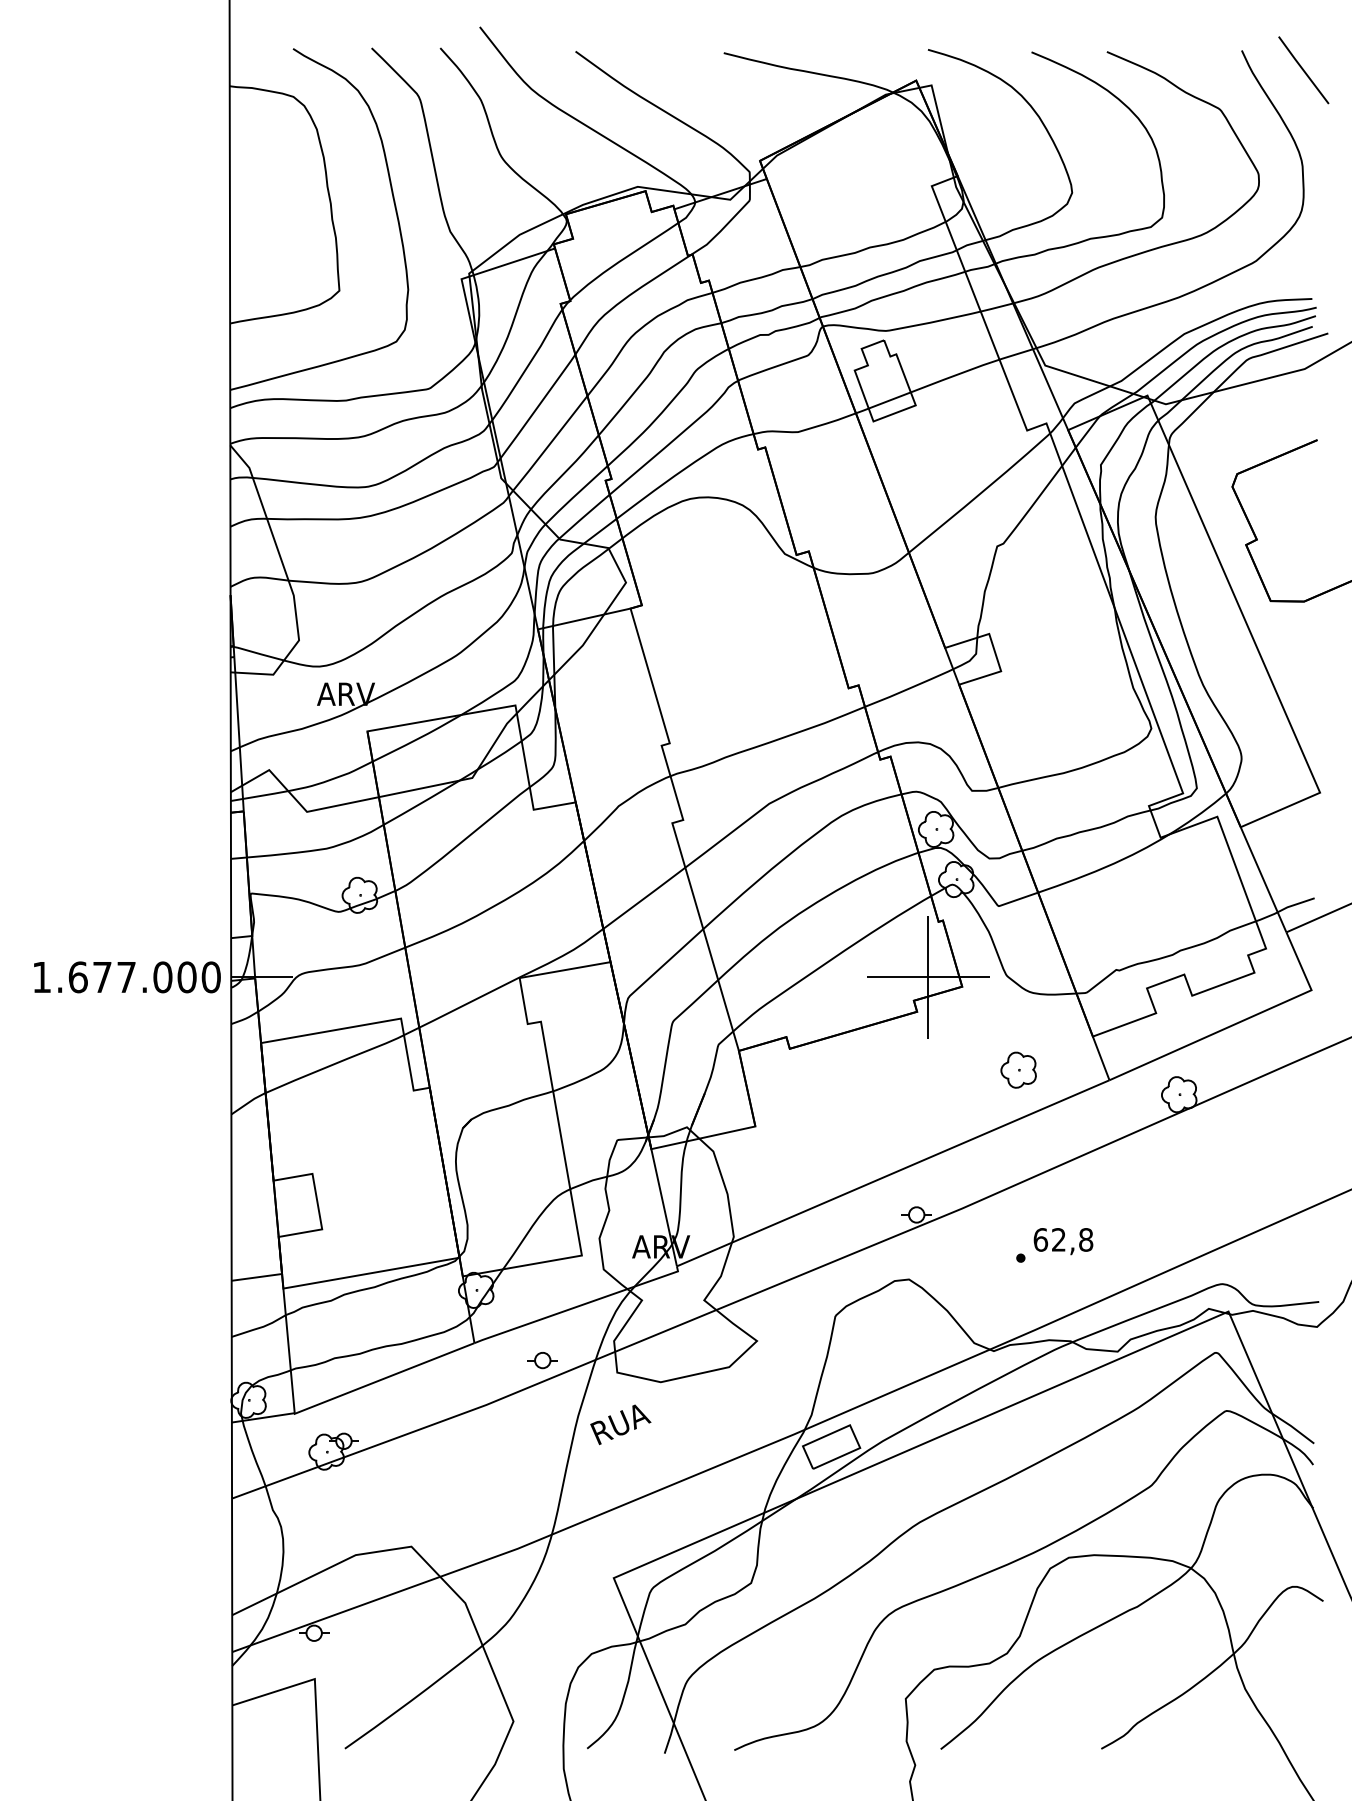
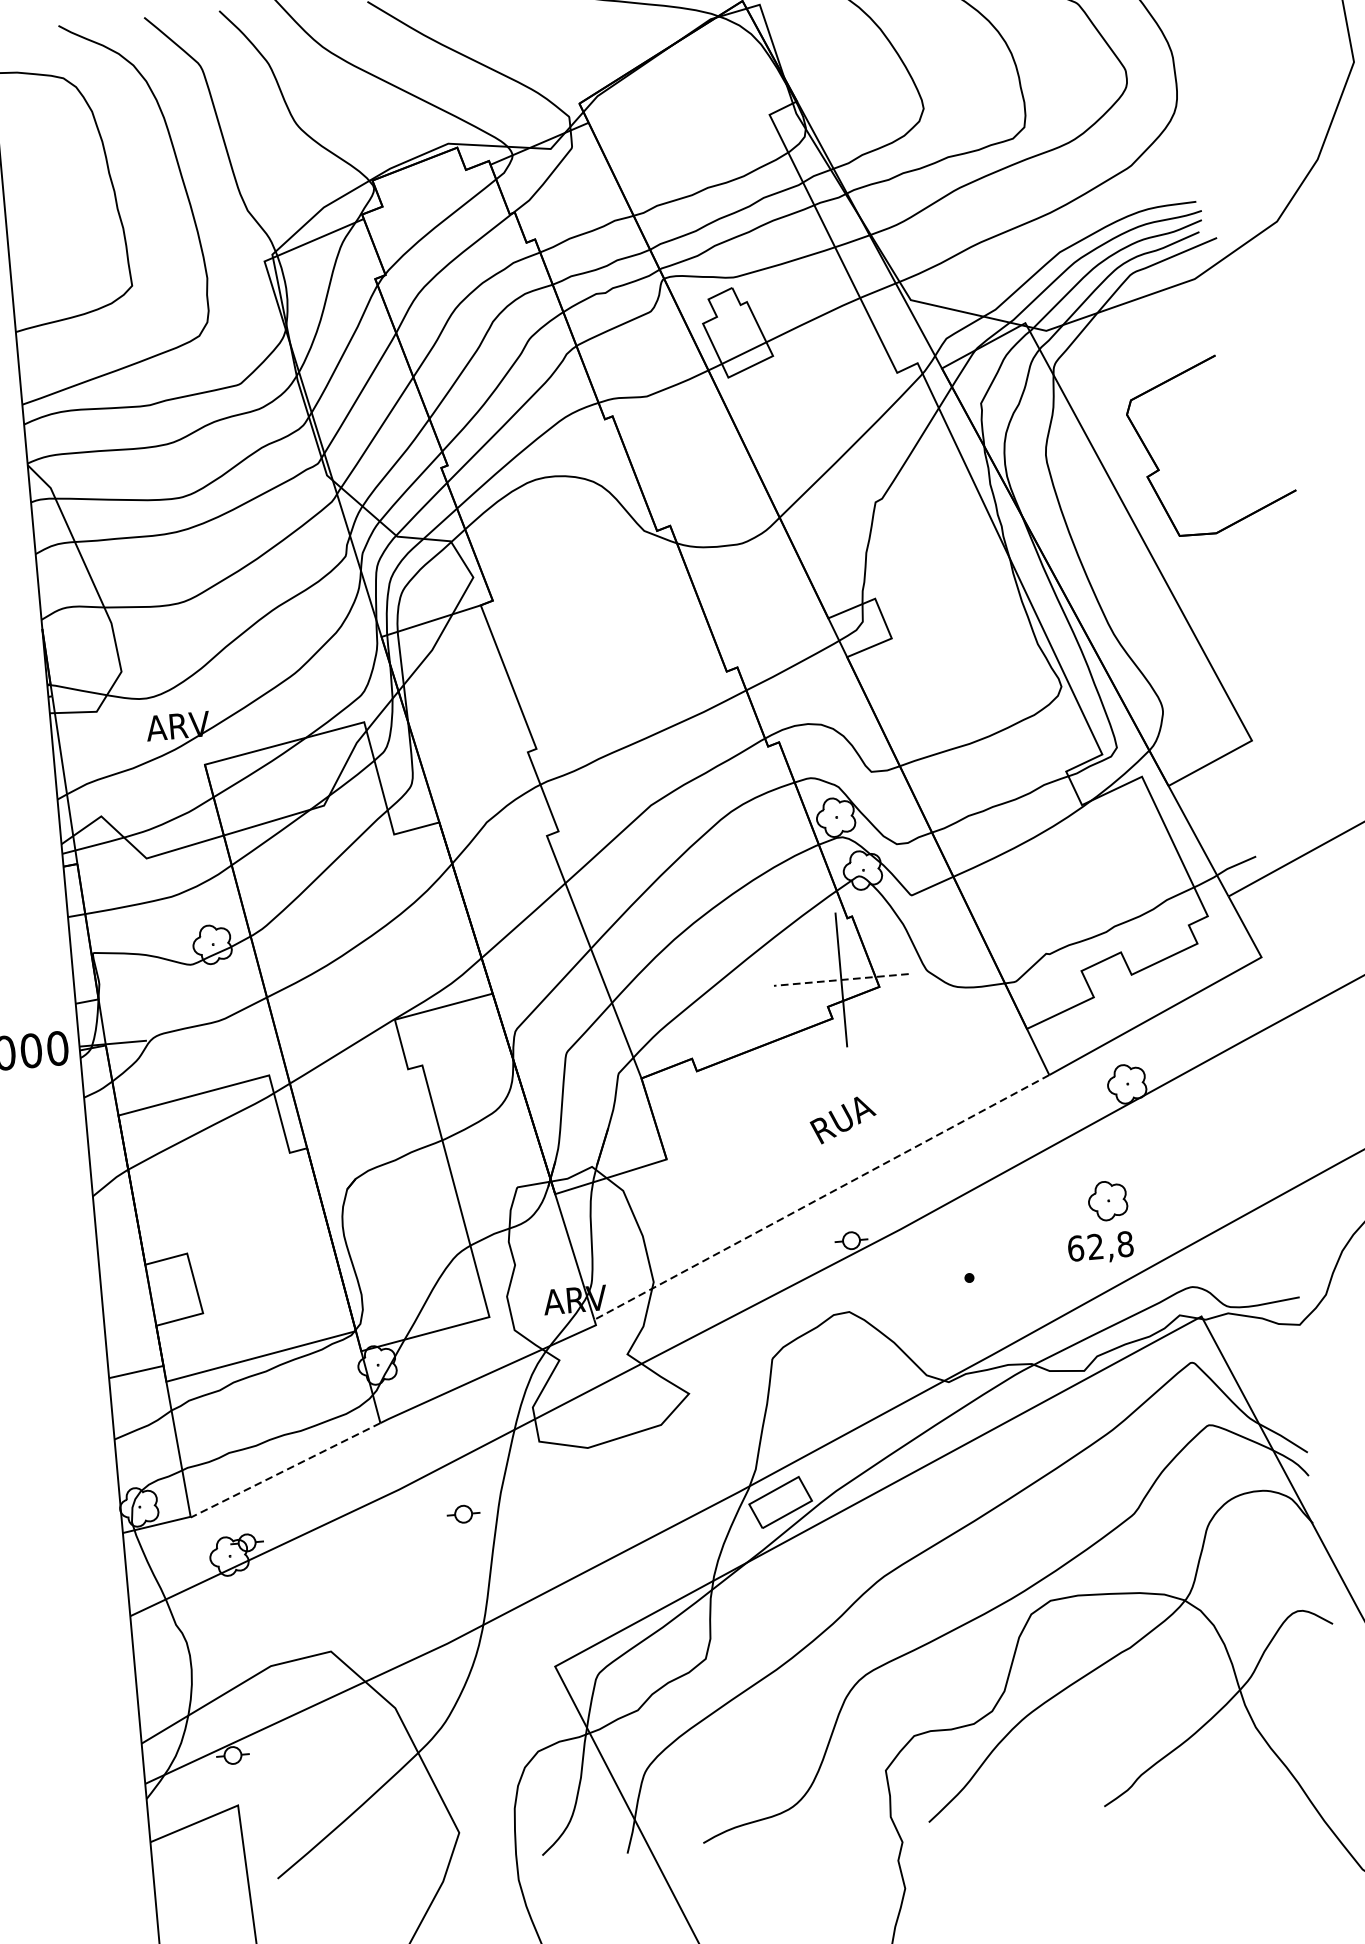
line: (928, 977) -> (841, 980), solid -> dashed
part: (1018, 1069) -> (1107, 1200), moved
line: (892, 1173) -> (821, 1197), solid -> dashed
text: (1063, 1241) -> (1100, 1248), moved
part: (542, 1360) -> (463, 1514), moved
line: (383, 1378) -> (284, 1470), solid -> dashed
text: (620, 1424) -> (842, 1119), moved

